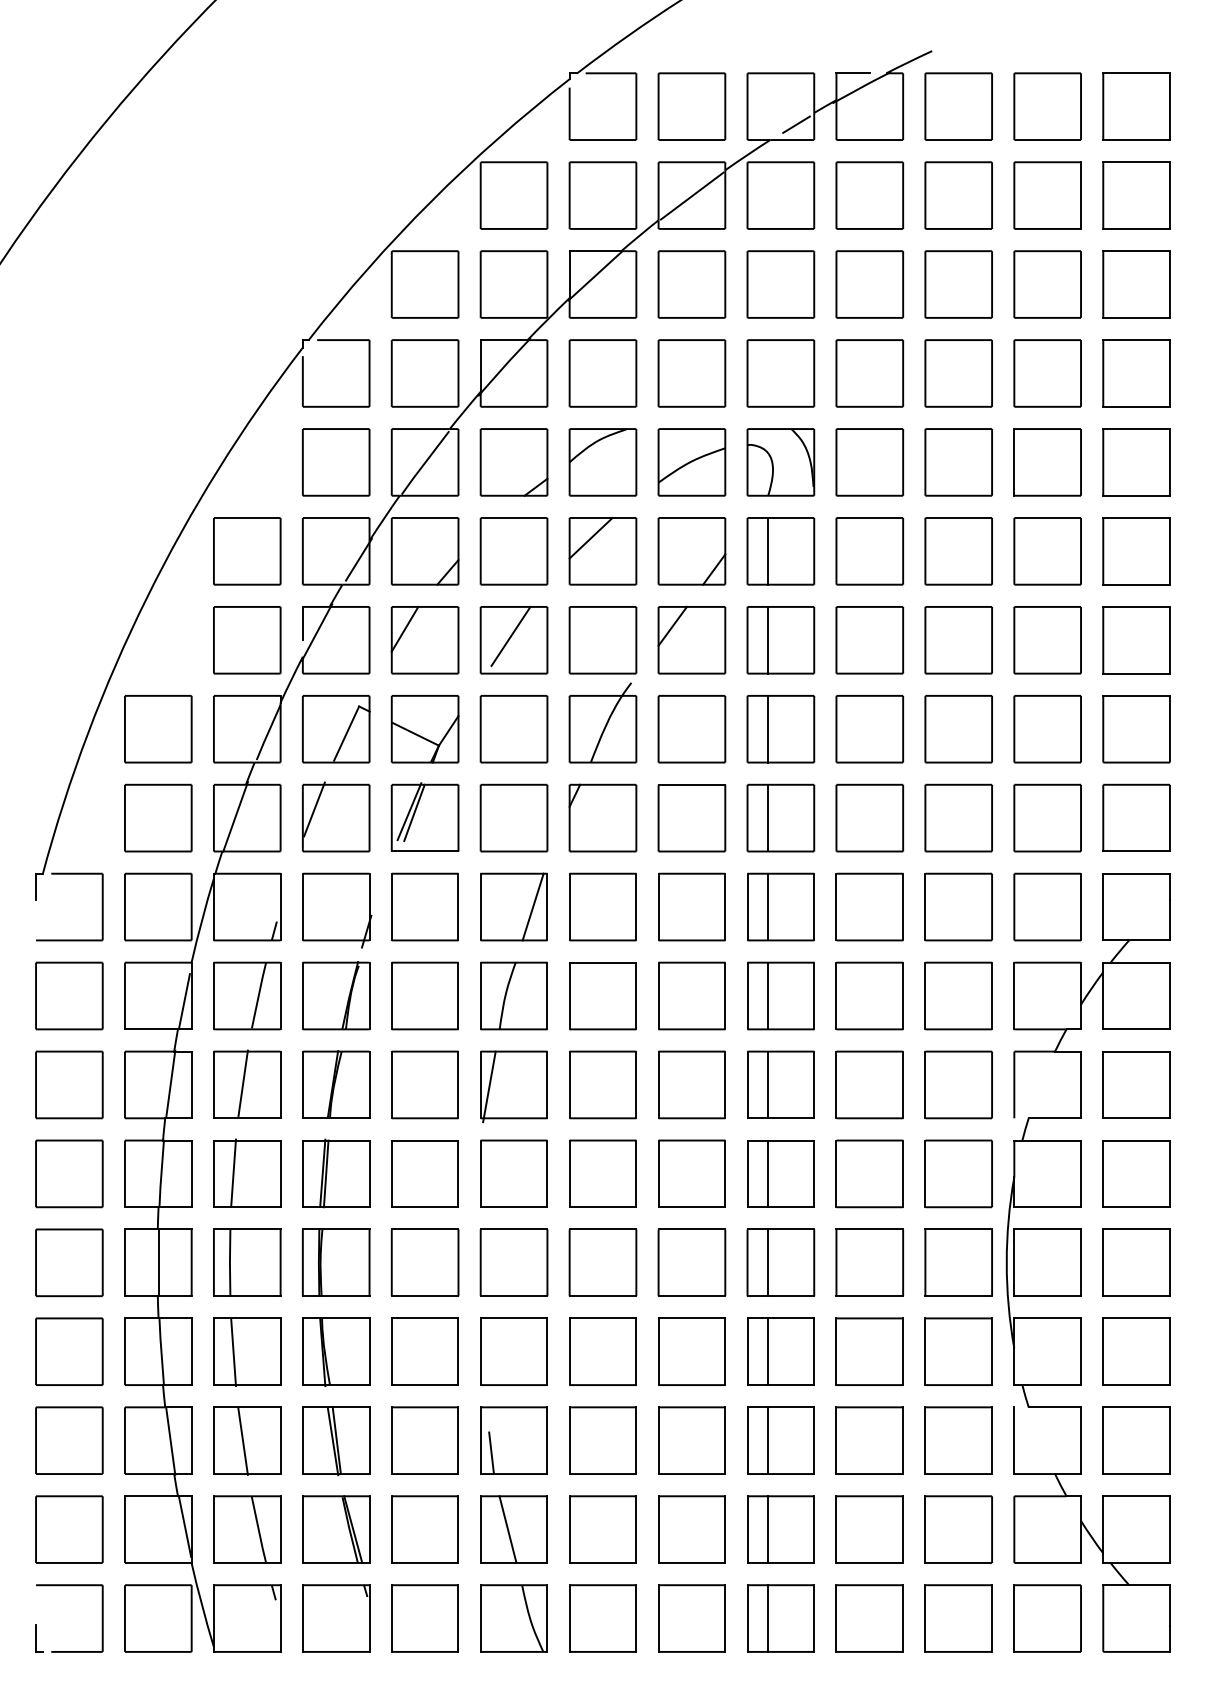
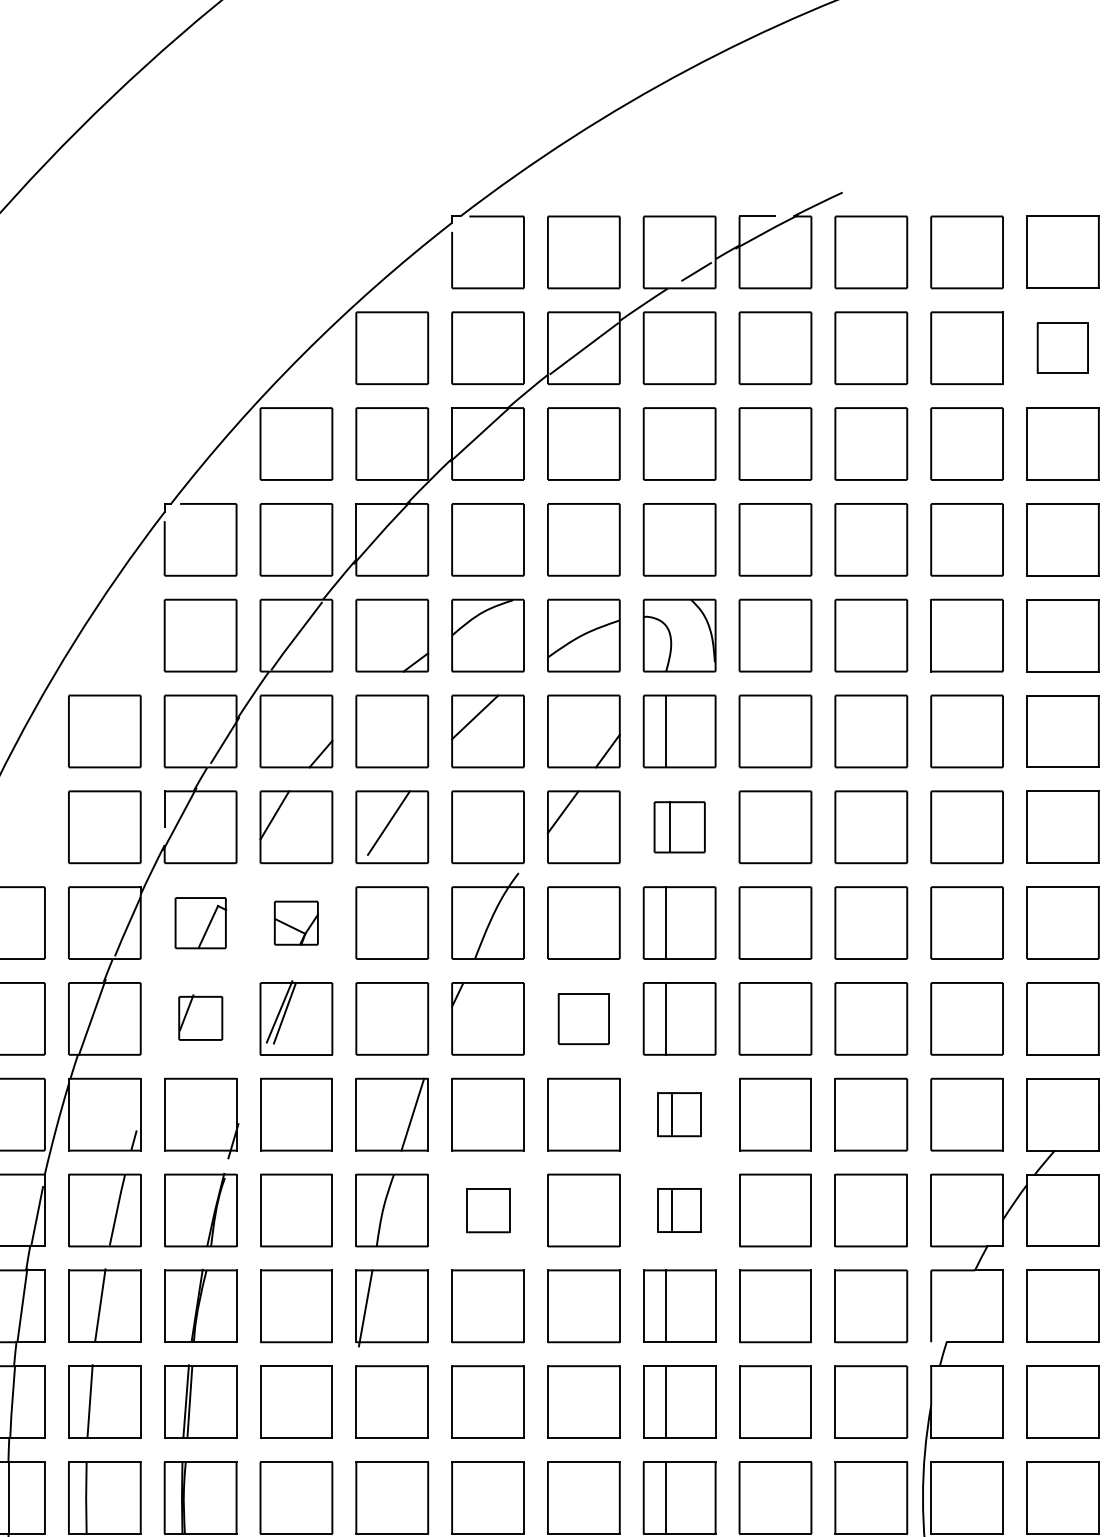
part: (1136, 195) -> (1062, 348), size x0.7
part: (780, 640) -> (679, 827), size x0.7
part: (336, 729) -> (200, 923), size x0.7
part: (424, 729) -> (295, 923), size x0.6
part: (336, 816) -> (200, 1017), size x0.6
part: (691, 818) -> (583, 1019), size x0.7
part: (780, 906) -> (679, 1114), size x0.6
part: (780, 995) -> (679, 1209), size x0.6
part: (602, 996) -> (487, 1211), size x0.6

